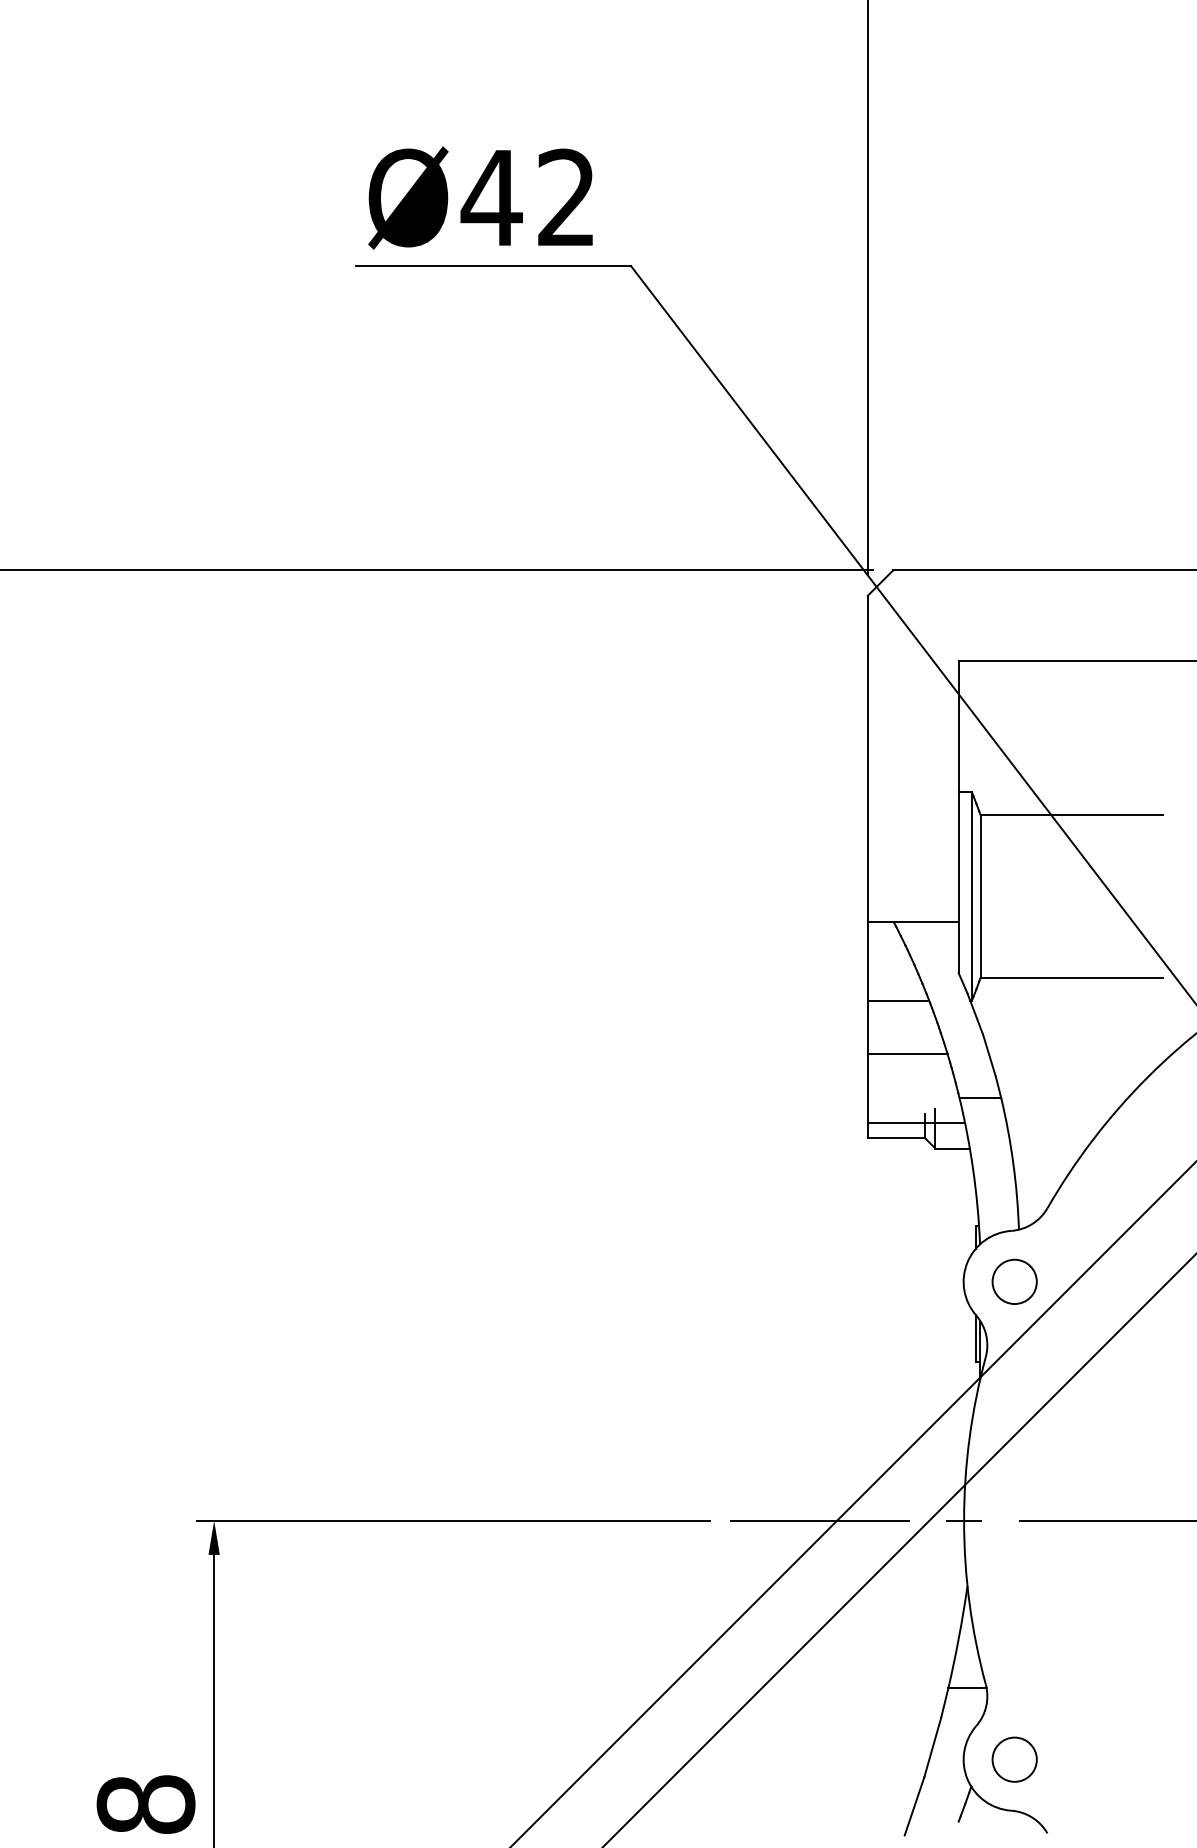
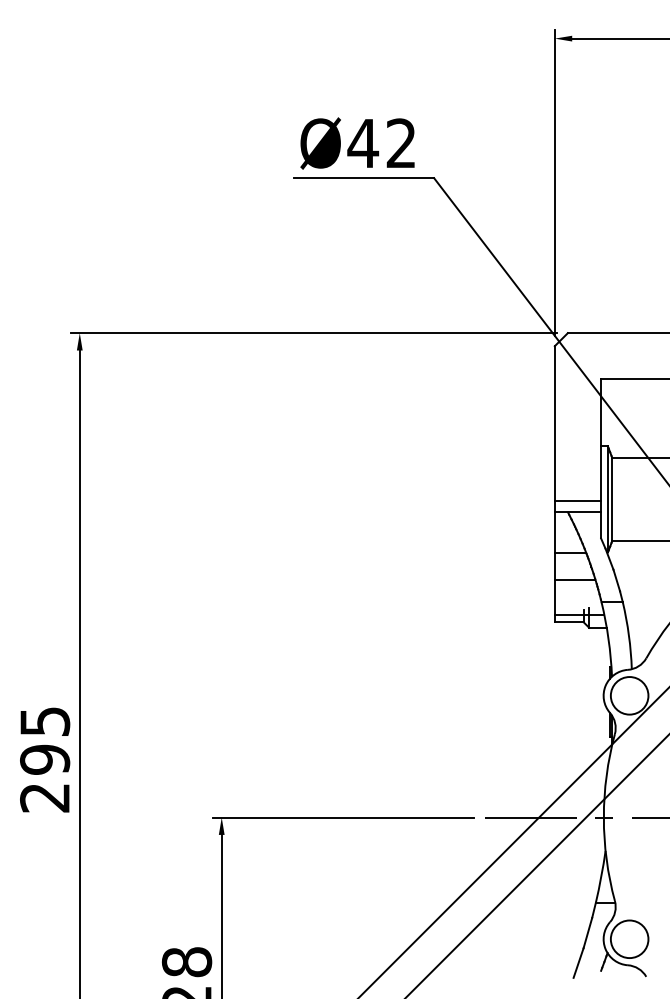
line: (912, 898) -> (577, 500), added
circle: (1014, 1281) -> (629, 695), size x1.67
circle: (1014, 1760) -> (629, 939), size x1.67

